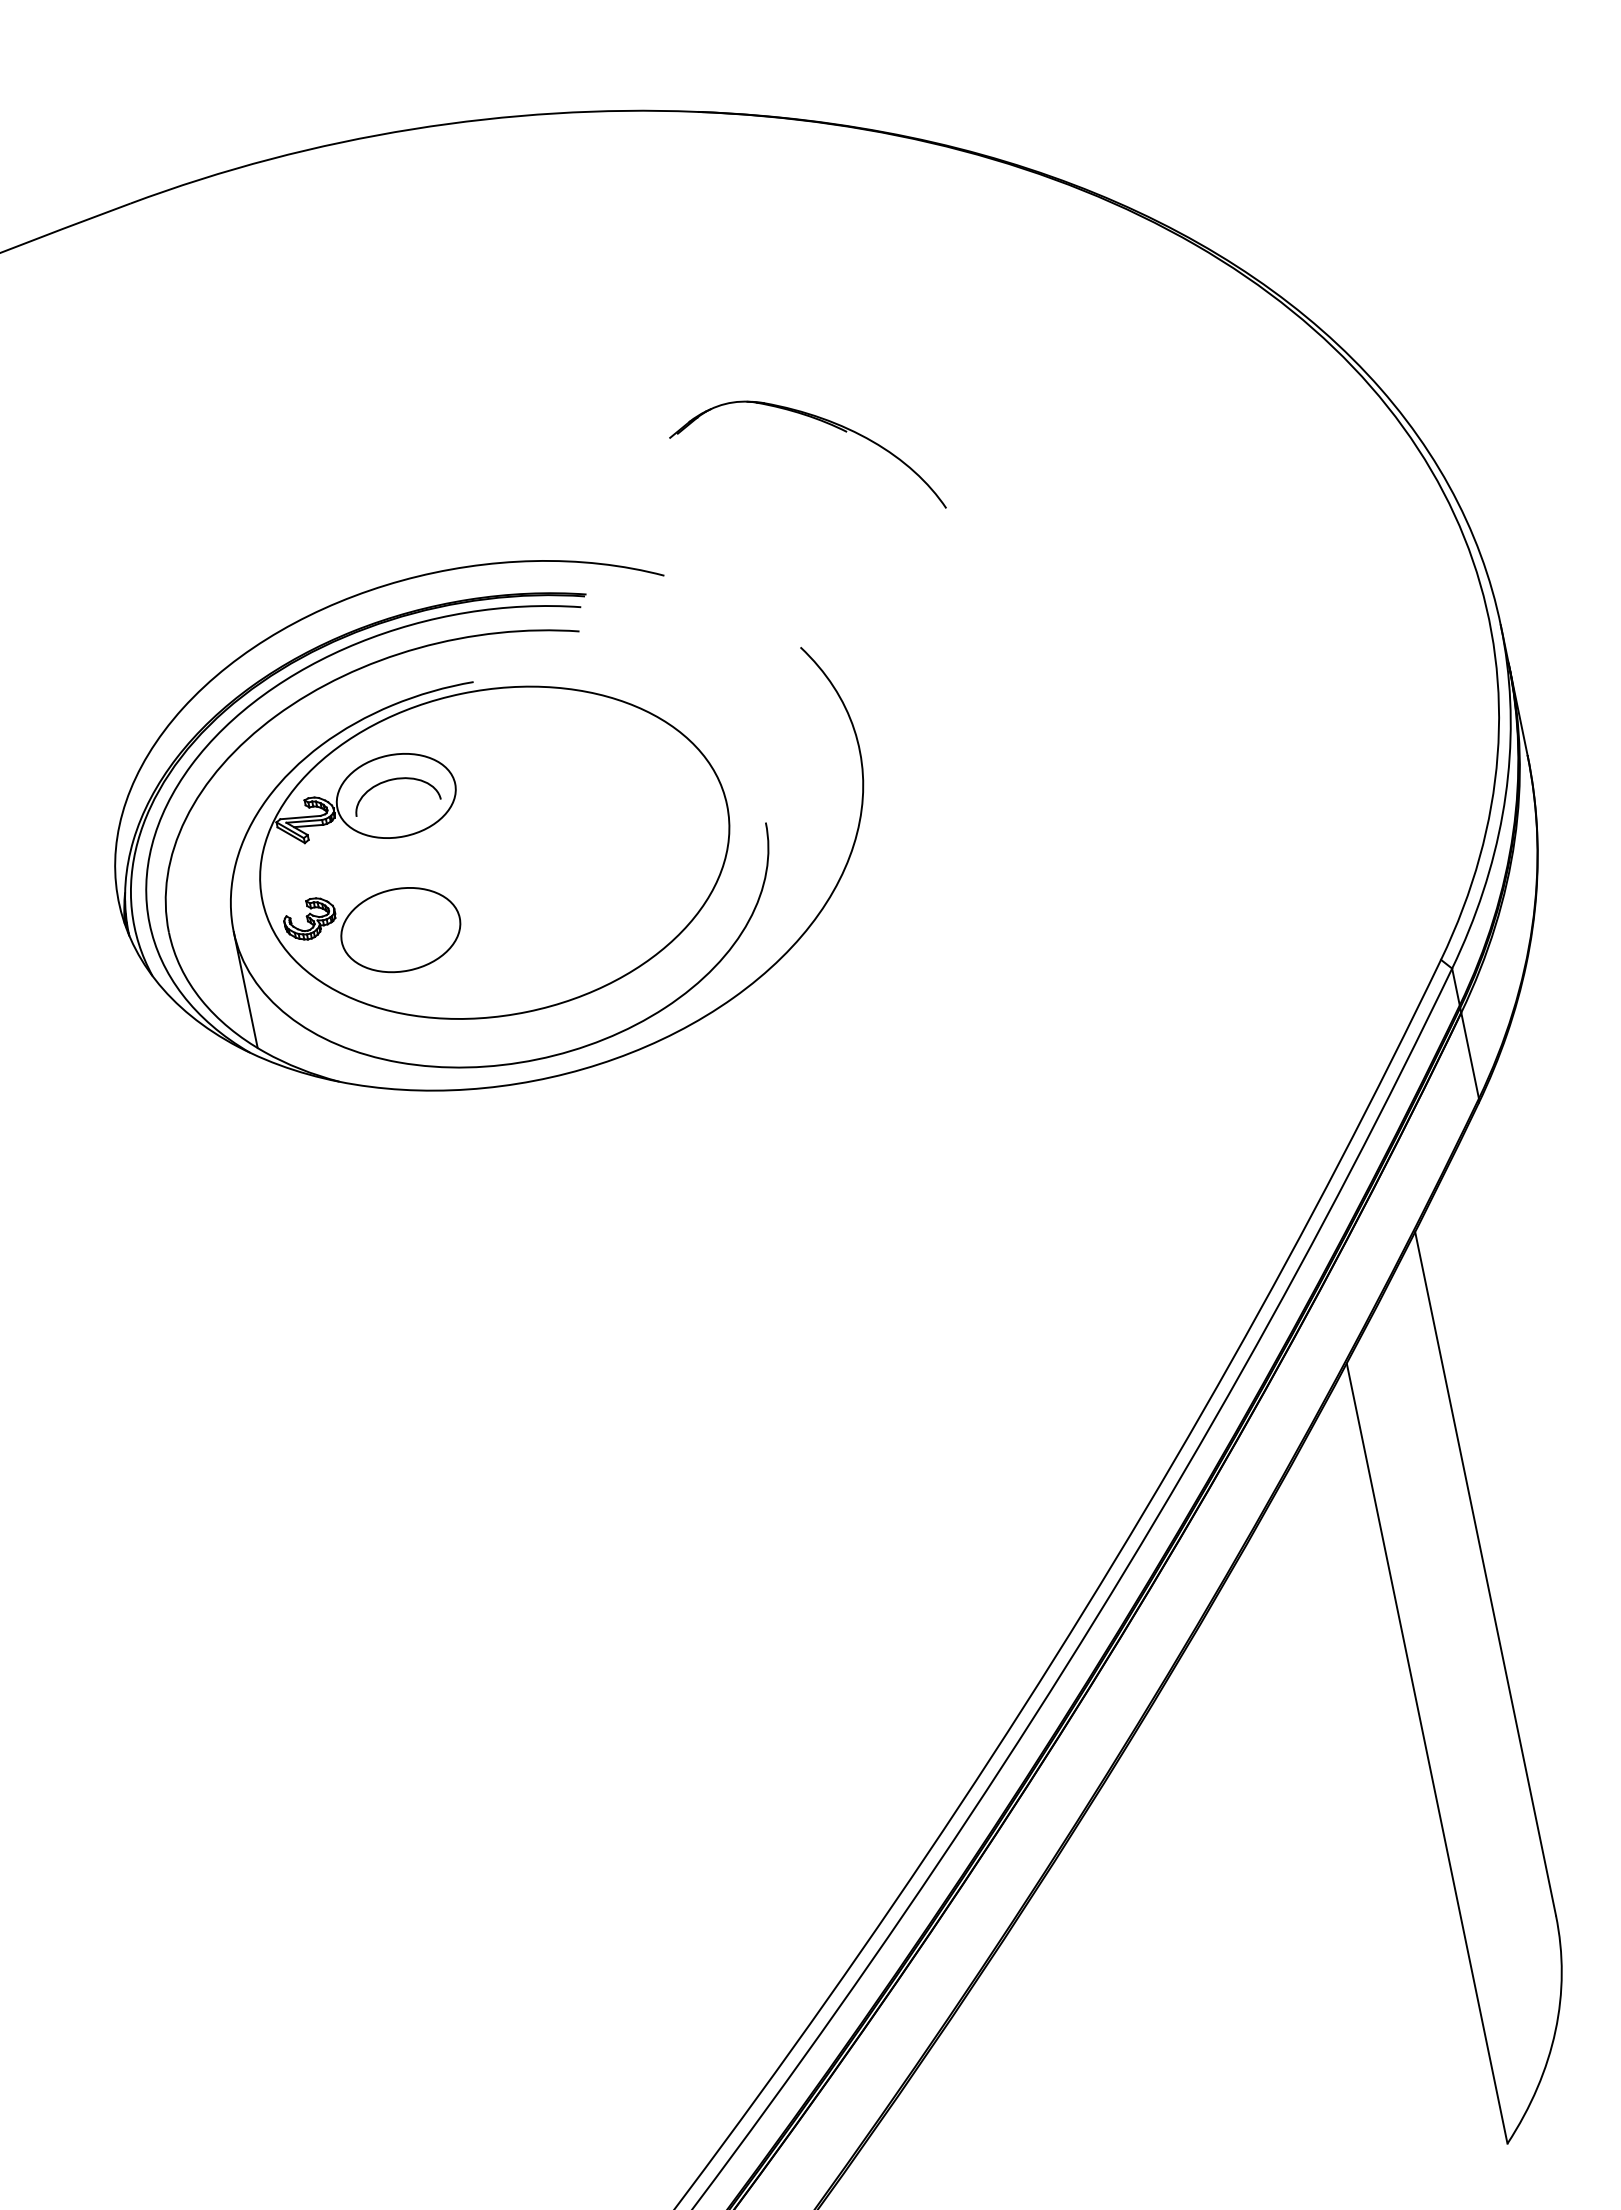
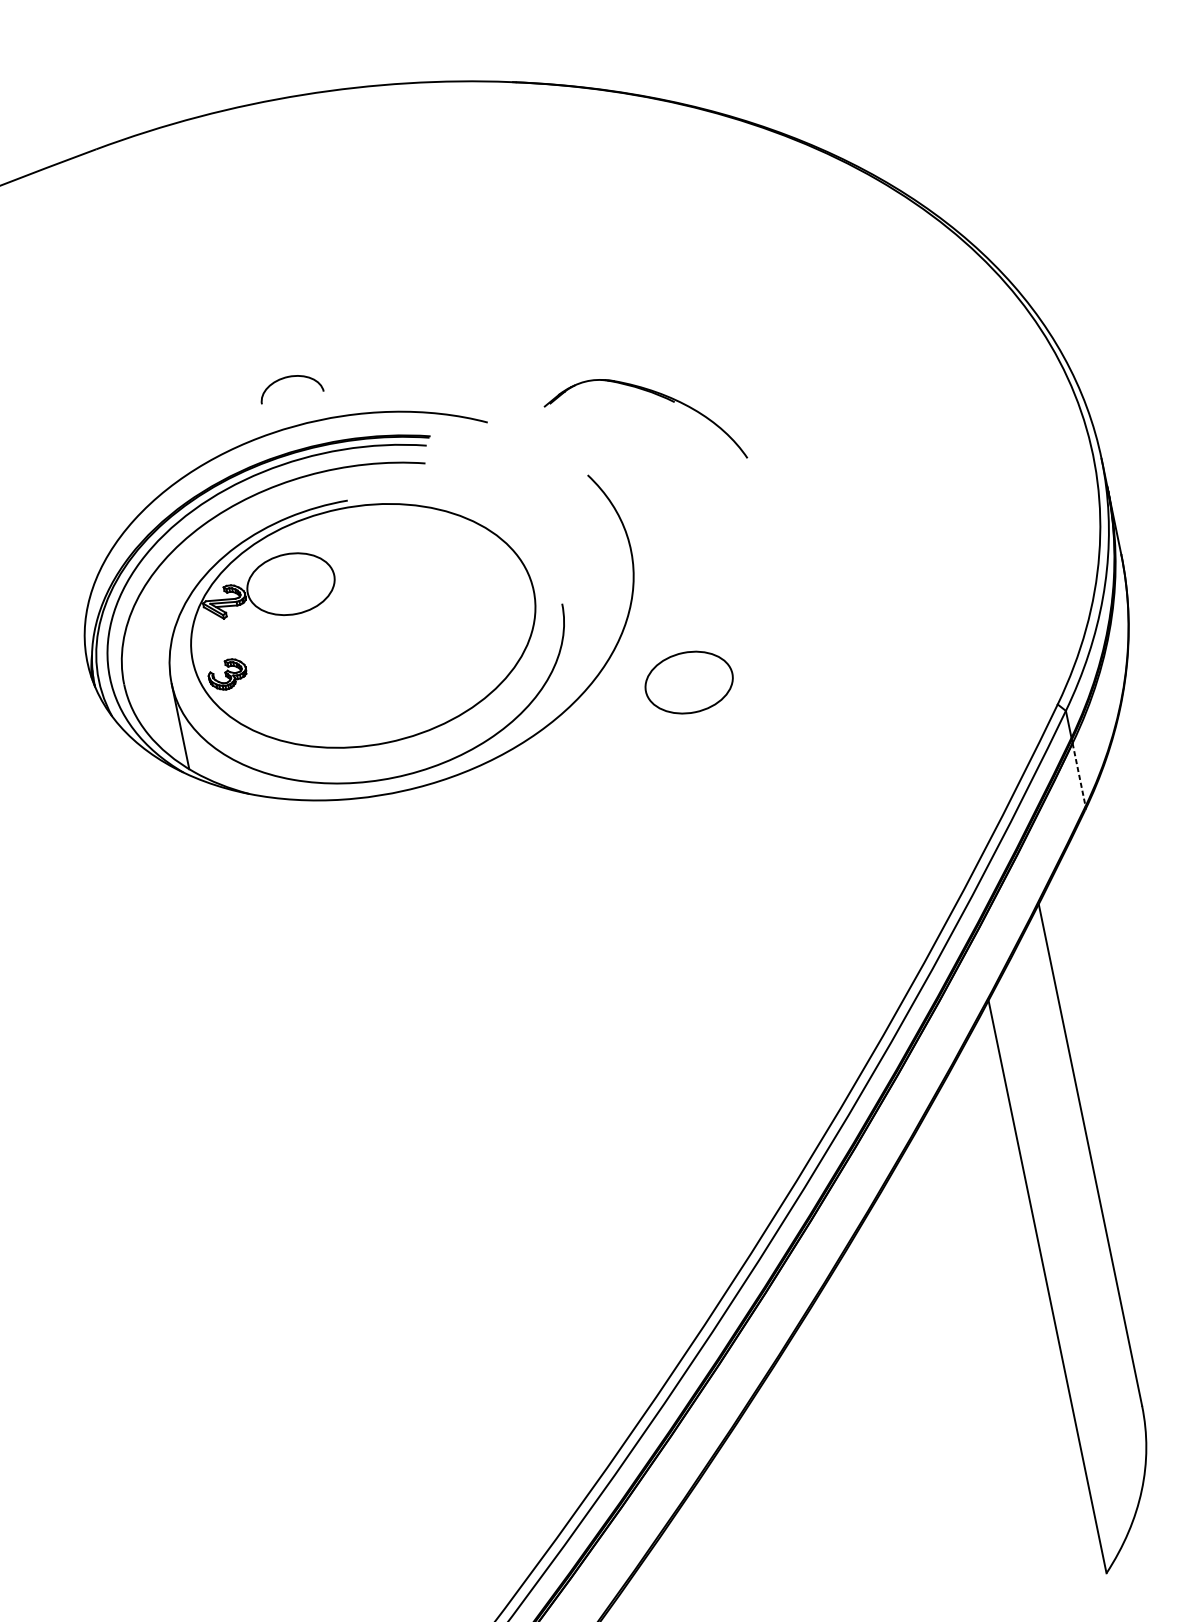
part: (817, 420) -> (652, 393), moved
curve: (394, 780) -> (289, 377), moved
part: (400, 930) -> (688, 682), moved
line: (1470, 1055) -> (1079, 774), solid -> dashed

